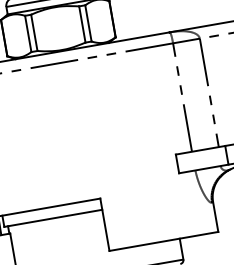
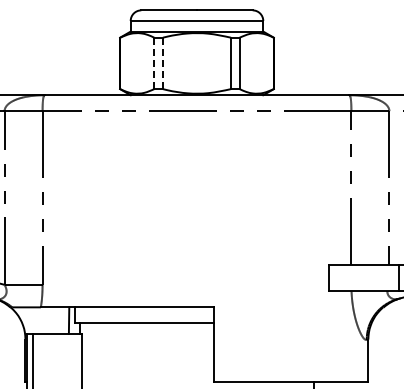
line: (34, 32) -> (162, 63), solid -> dashed
line: (28, 33) -> (154, 63), solid -> dashed

